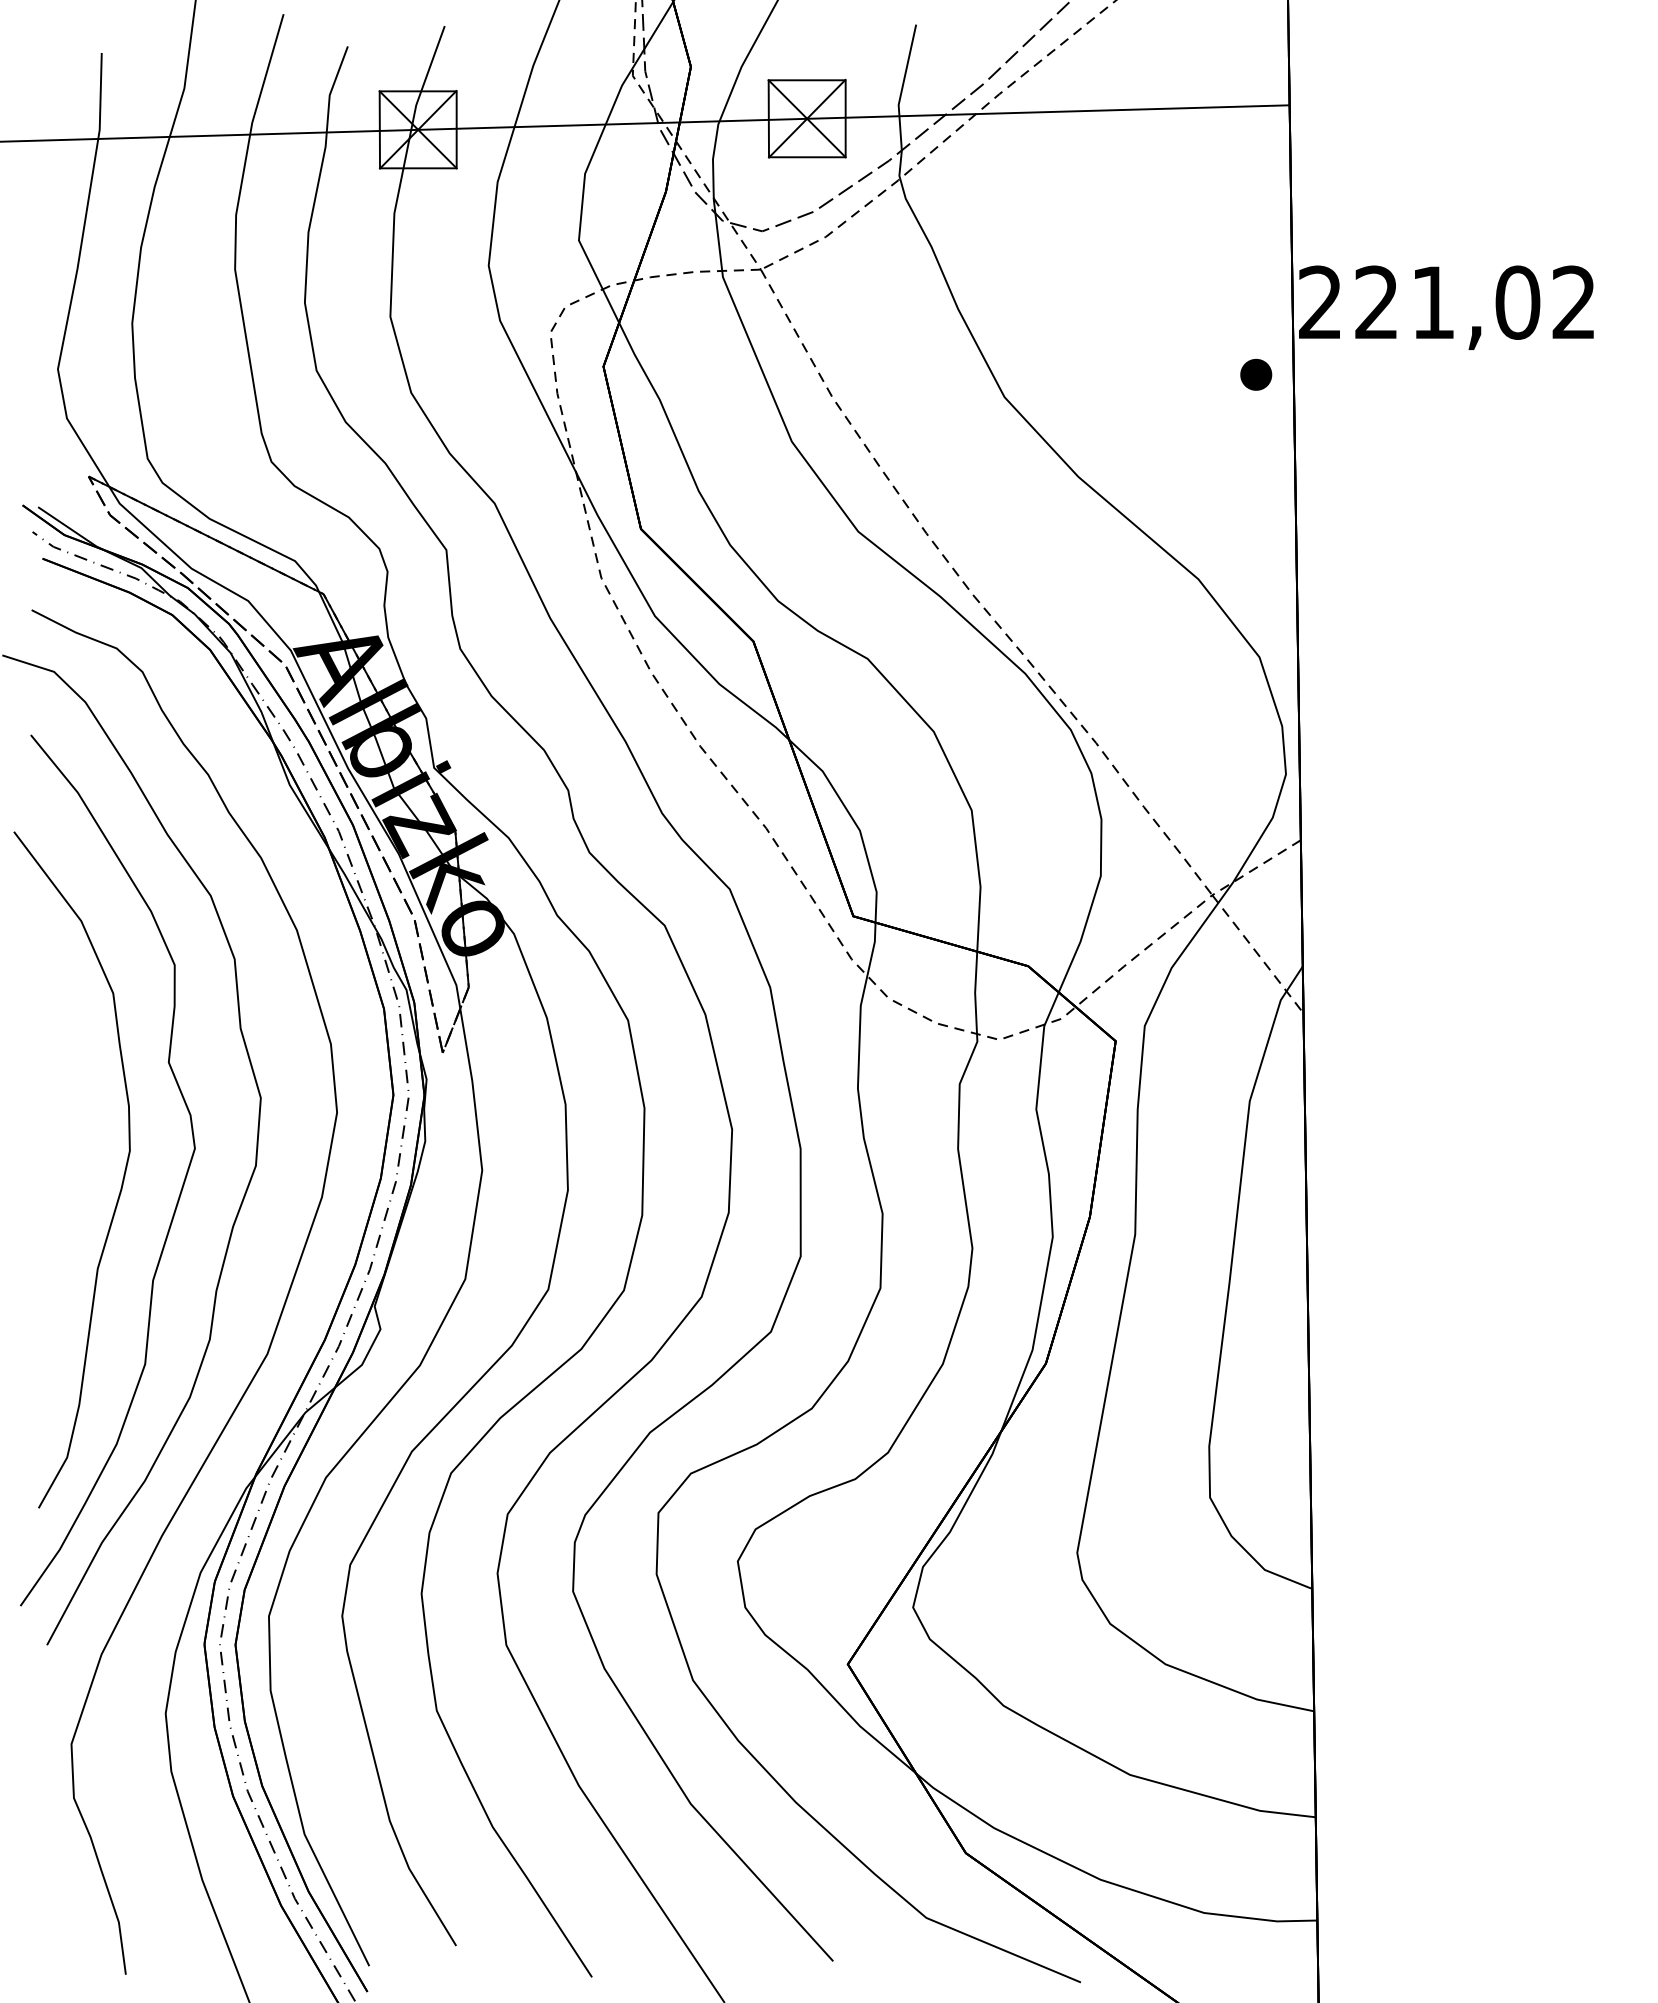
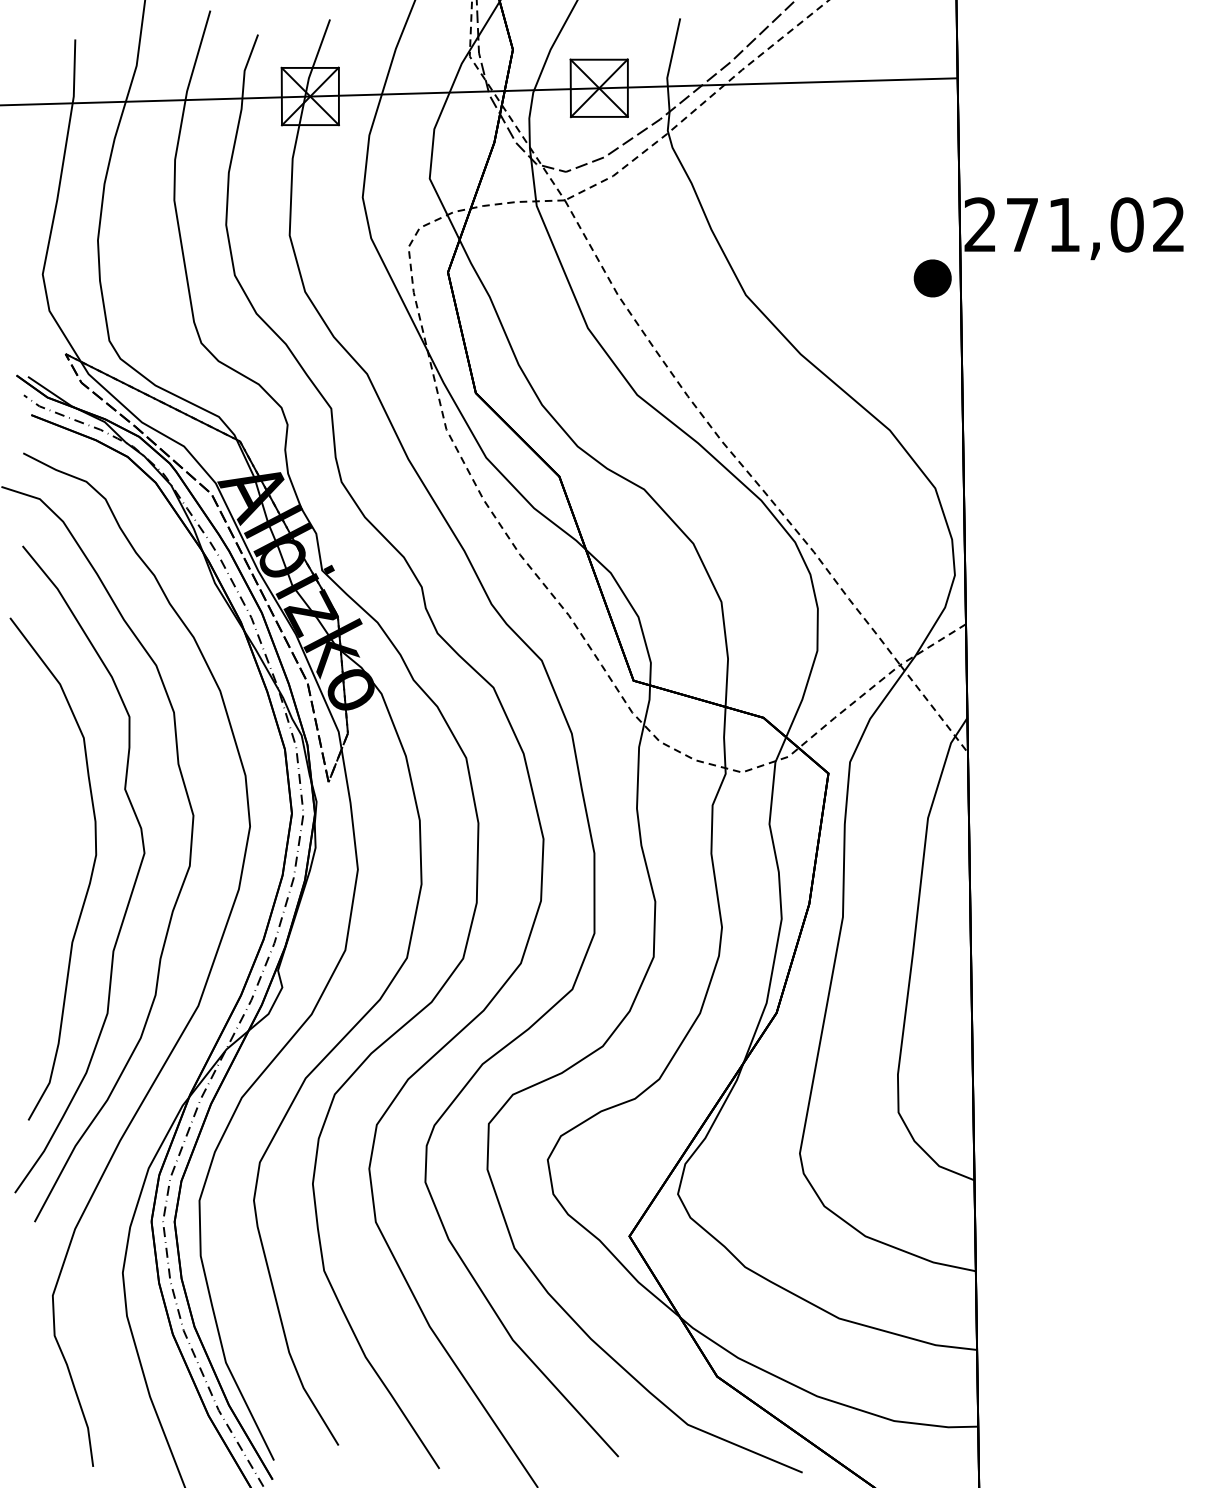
text: (1376, 301) -> (1022, 224), 221,02 -> 271,02
part: (1256, 374) -> (933, 278), size x1.6

